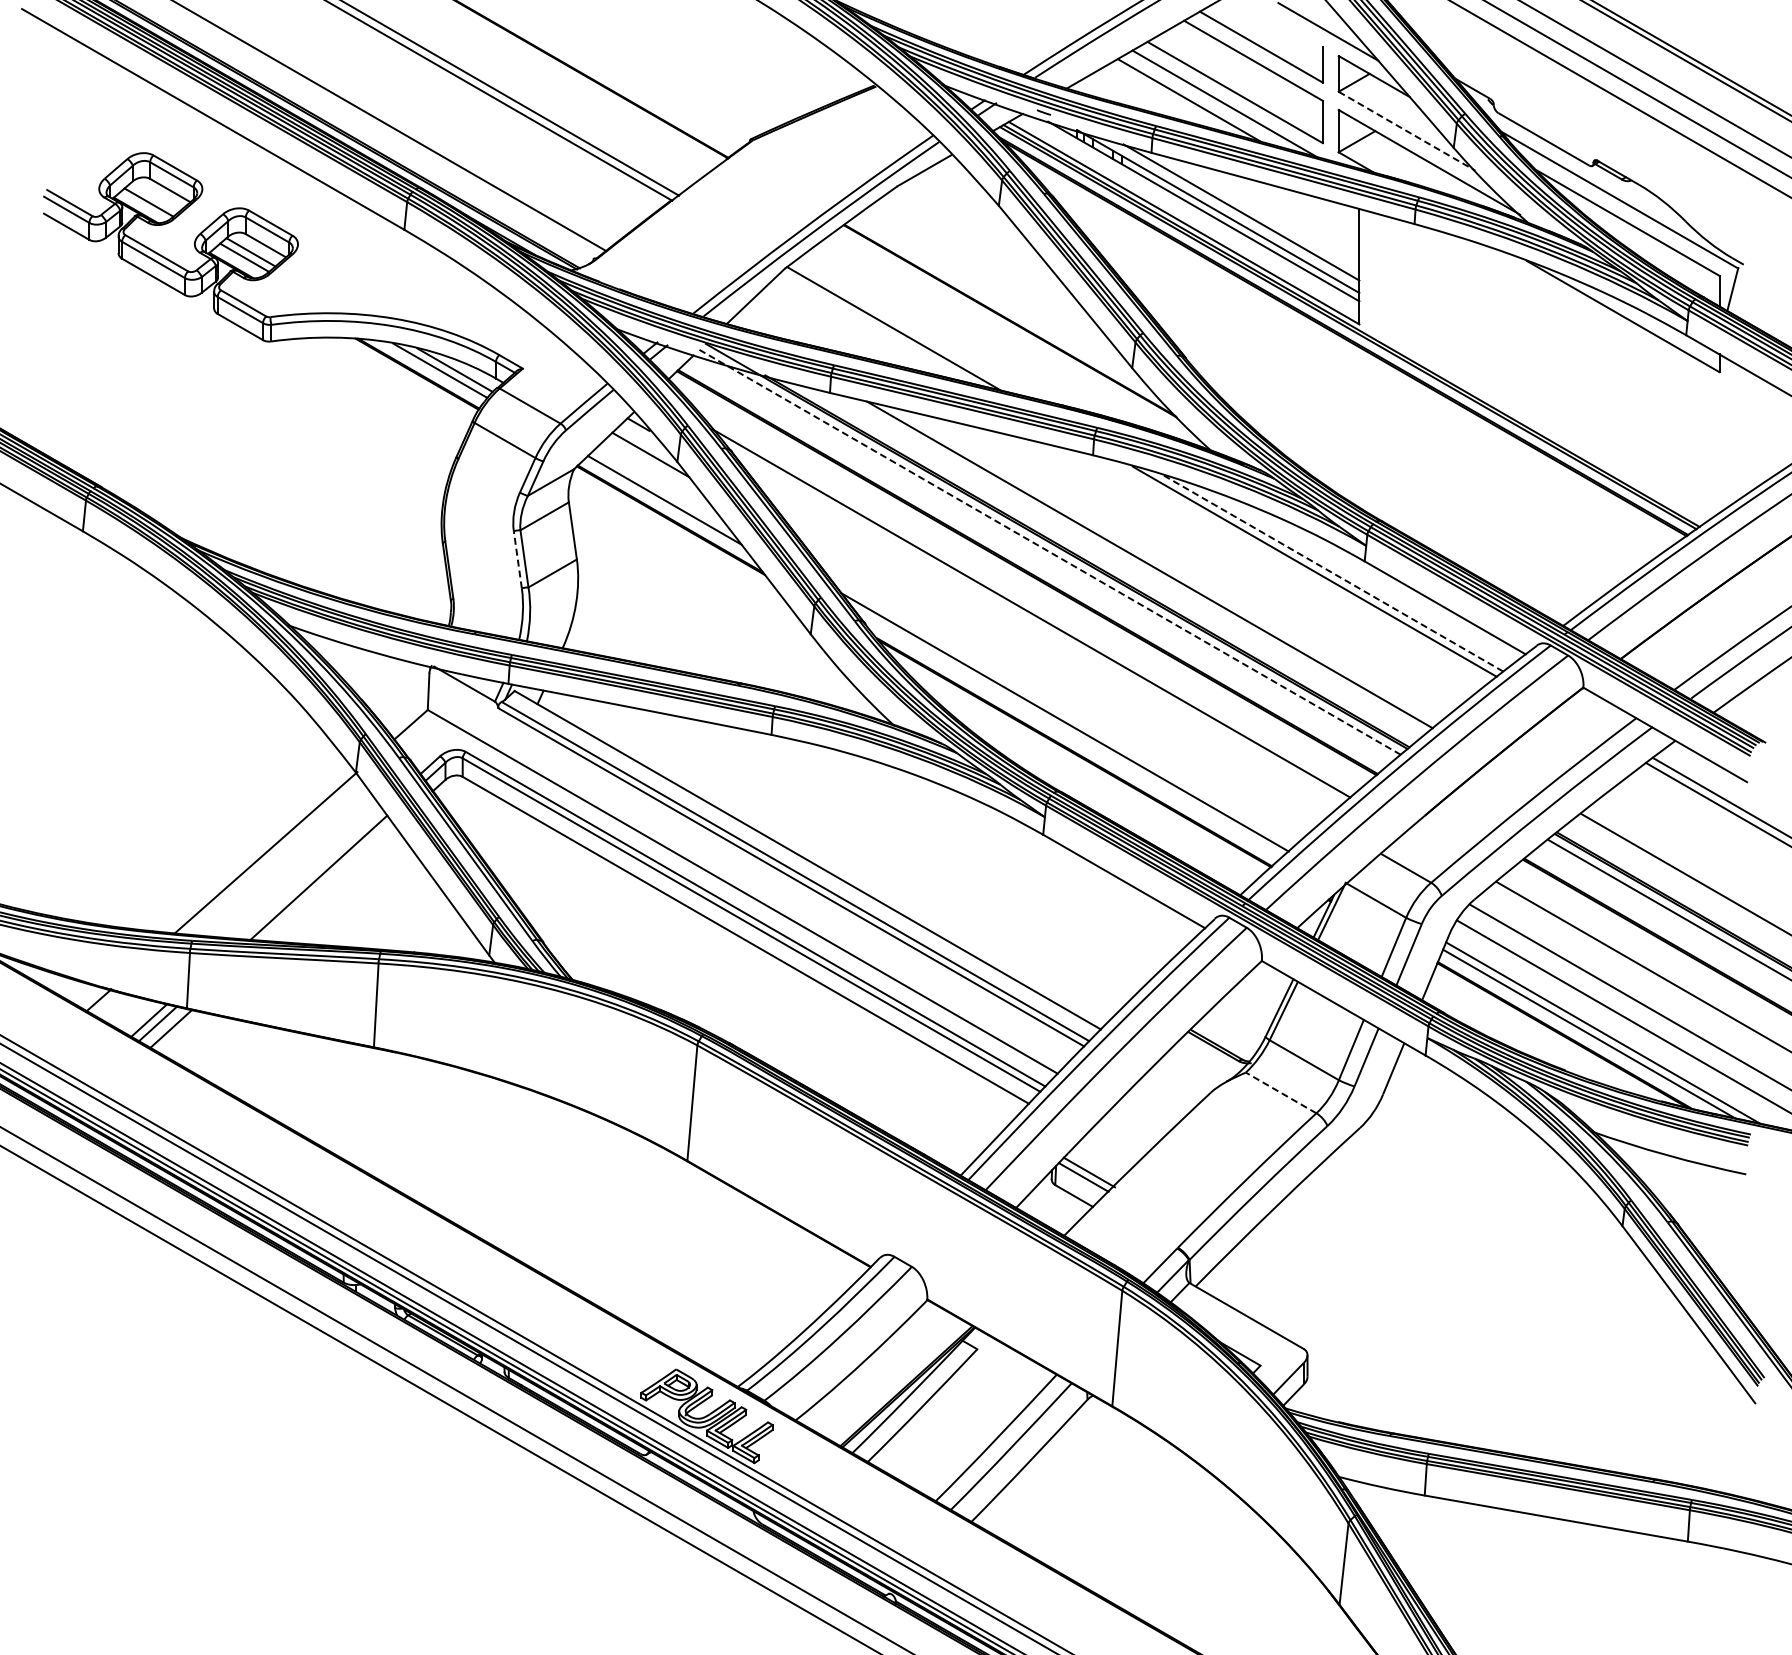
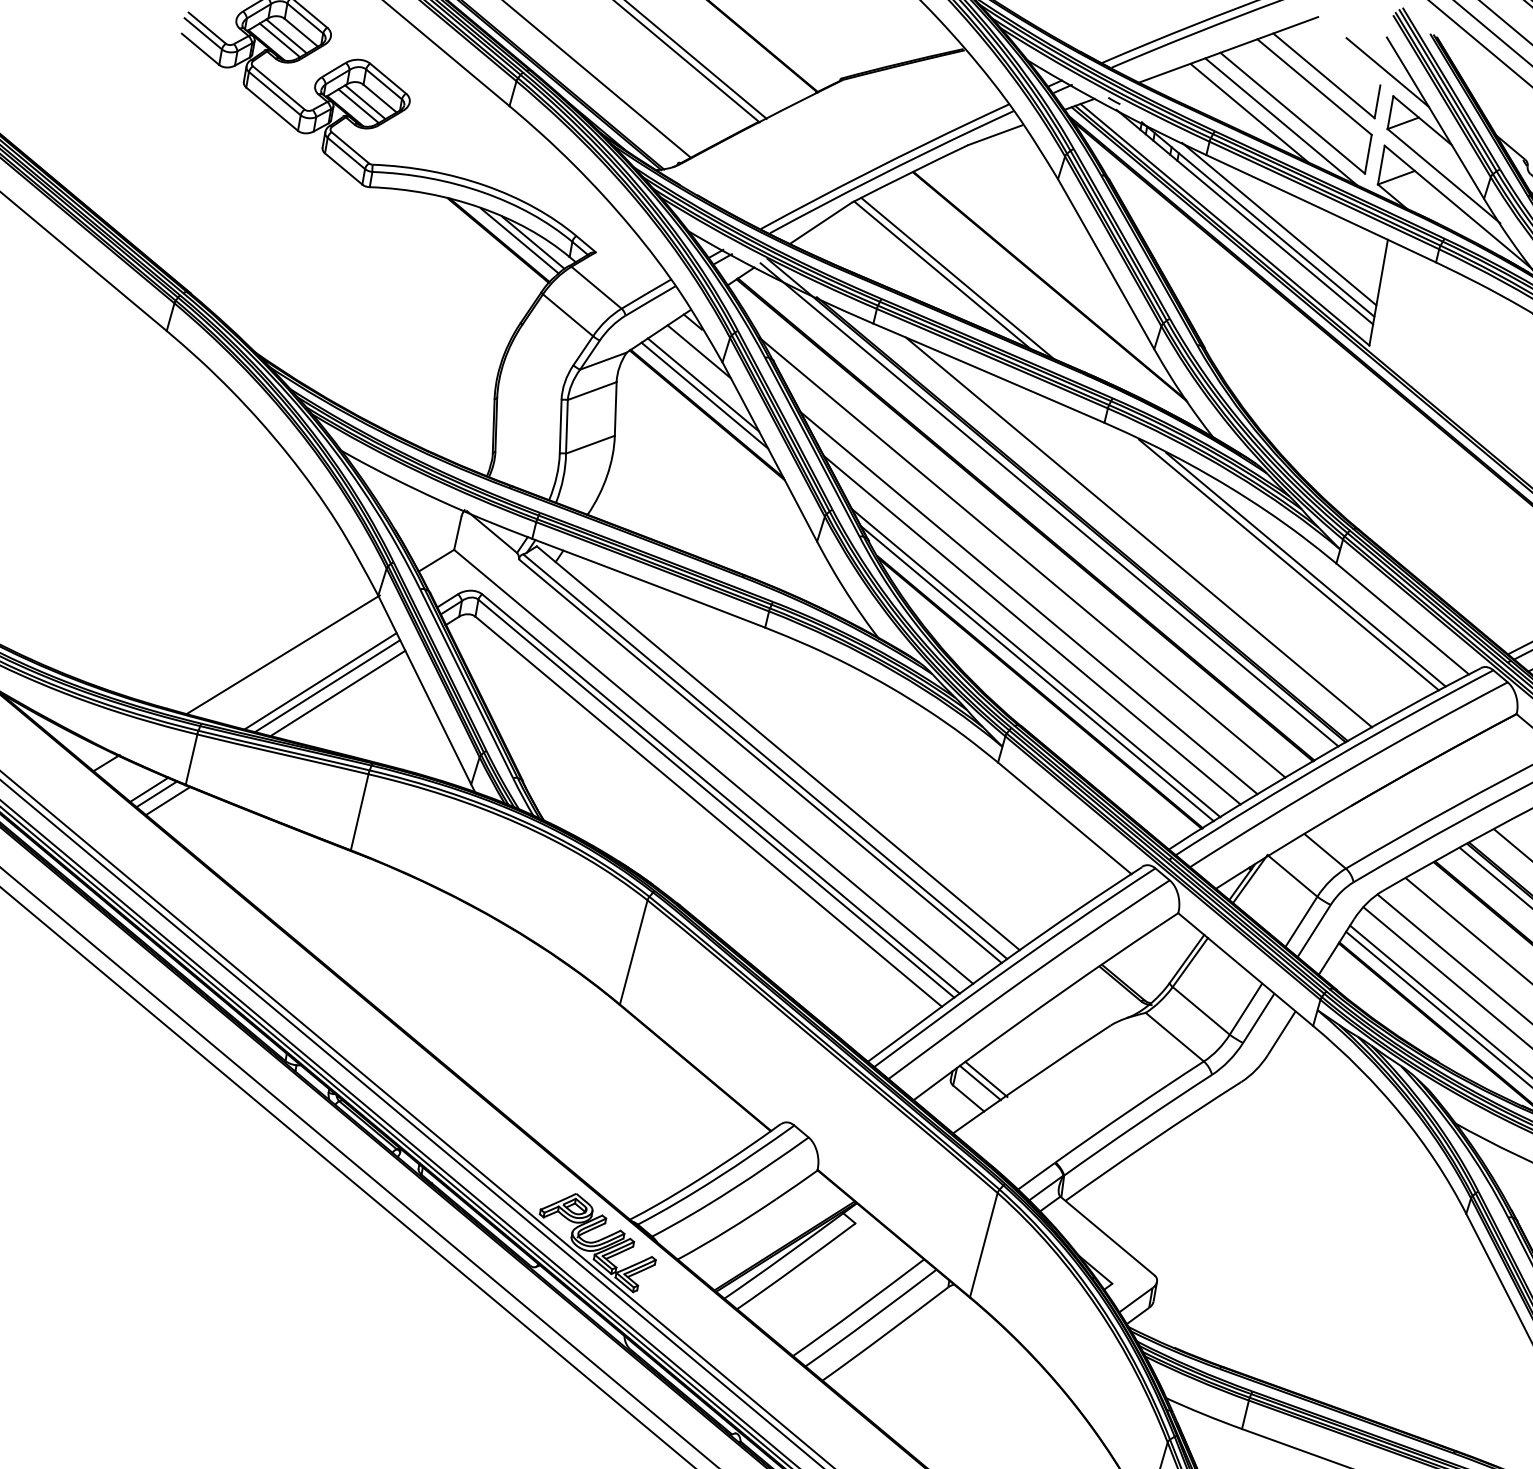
line: (1407, 131) -> (1444, 176), dashed -> solid
line: (154, 197) -> (285, 36), added
line: (910, 329) -> (957, 278), added
line: (660, 489) -> (702, 385), added
line: (1050, 552) -> (1049, 505), dashed -> solid
line: (517, 559) -> (560, 426), dashed -> solid
line: (1333, 573) -> (1305, 569), dashed -> solid
line: (1046, 660) -> (1028, 603), added
line: (1055, 688) -> (1032, 630), added
line: (1068, 733) -> (1037, 673), added
line: (310, 873) -> (320, 680), added
line: (330, 883) -> (337, 693), added
line: (1281, 1092) -> (1175, 1036), dashed -> solid

